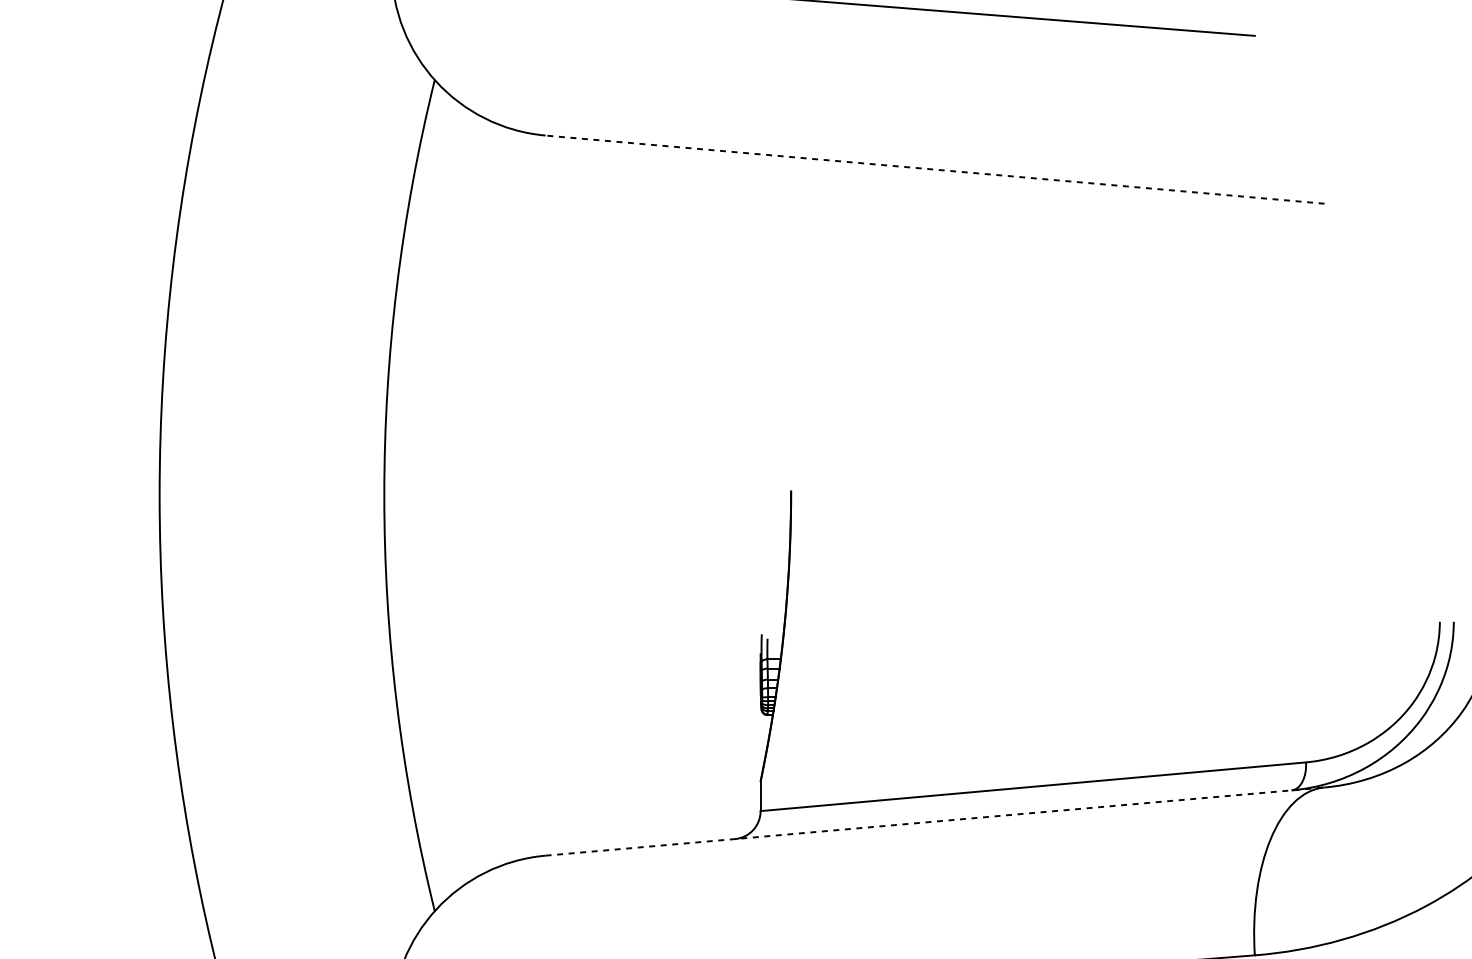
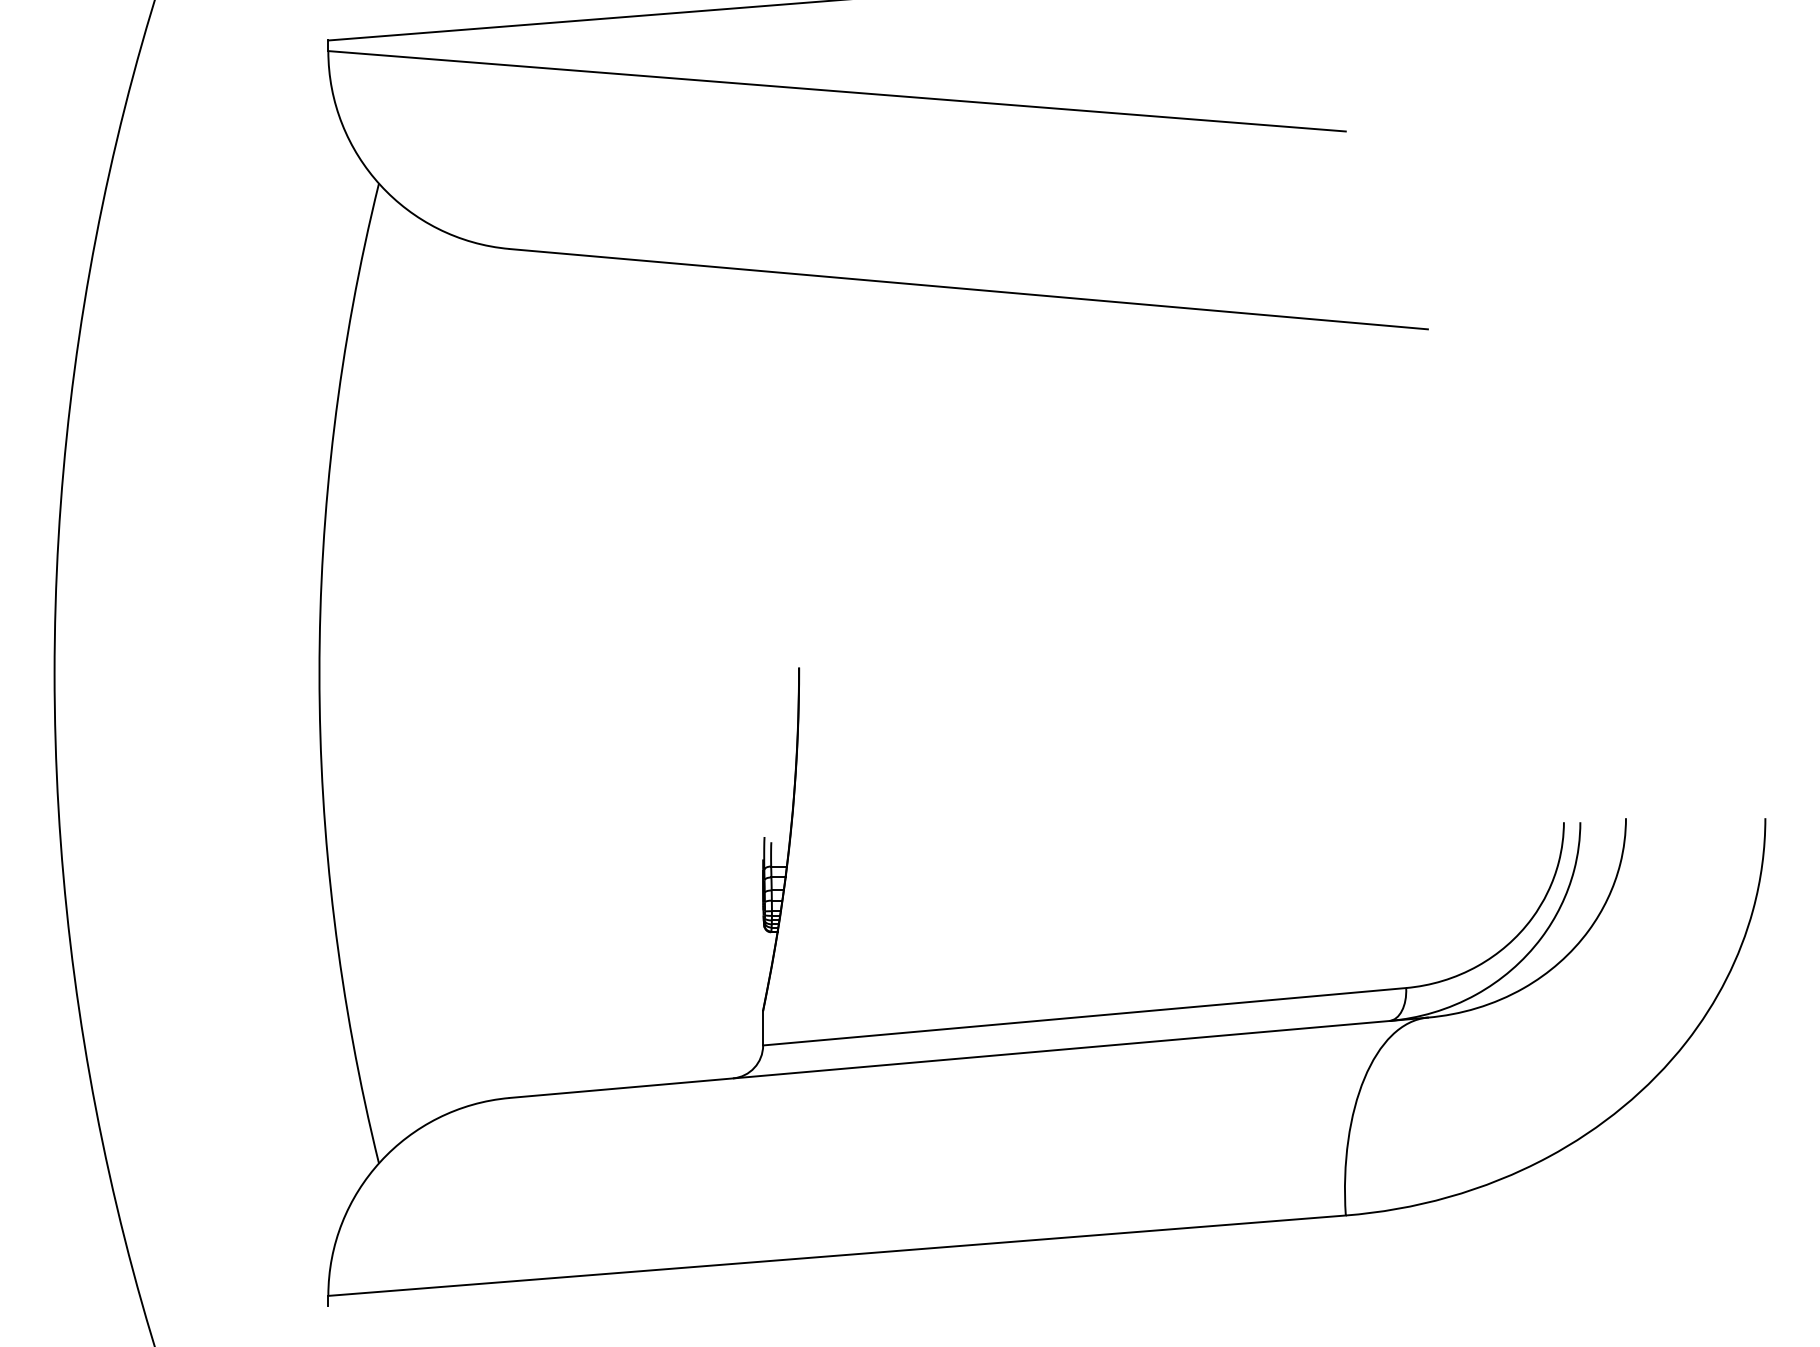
line: (934, 169) -> (968, 289), dashed -> solid
line: (934, 821) -> (968, 1057), dashed -> solid

